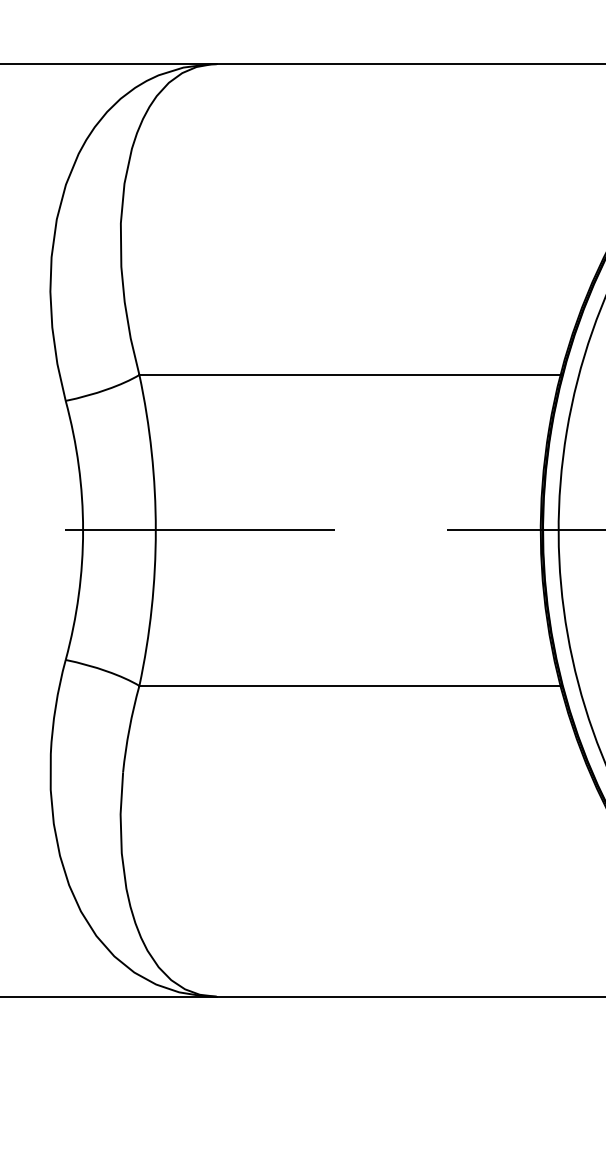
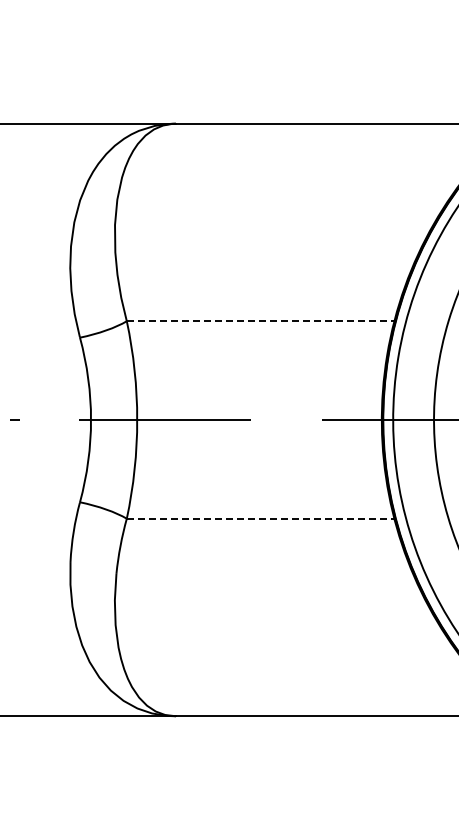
line: (349, 375) -> (260, 321), solid -> dashed
line: (349, 685) -> (260, 518), solid -> dashed

